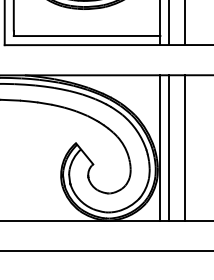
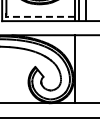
line: (86, 35) -> (40, 16), solid -> dashed
line: (170, 148) -> (79, 69), removed
line: (185, 148) -> (86, 69), removed

